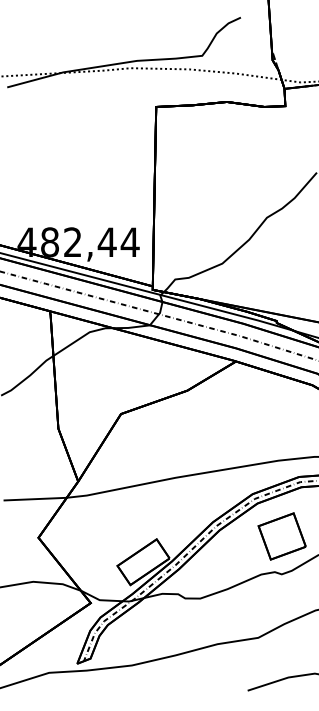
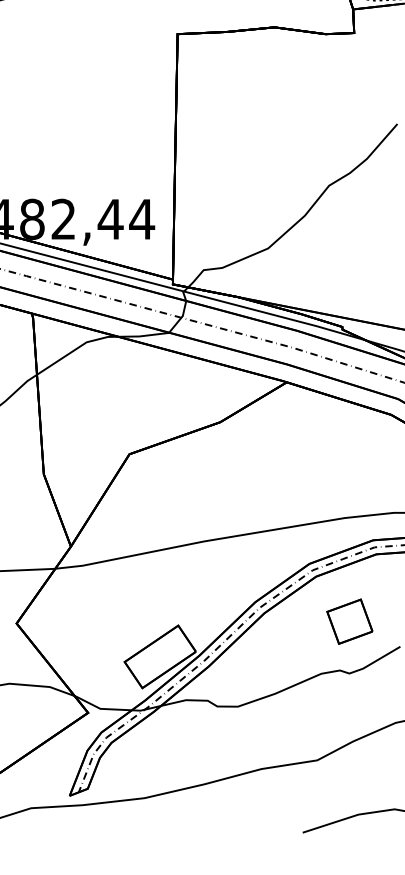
part: (281, 536) -> (349, 621), size x0.7

